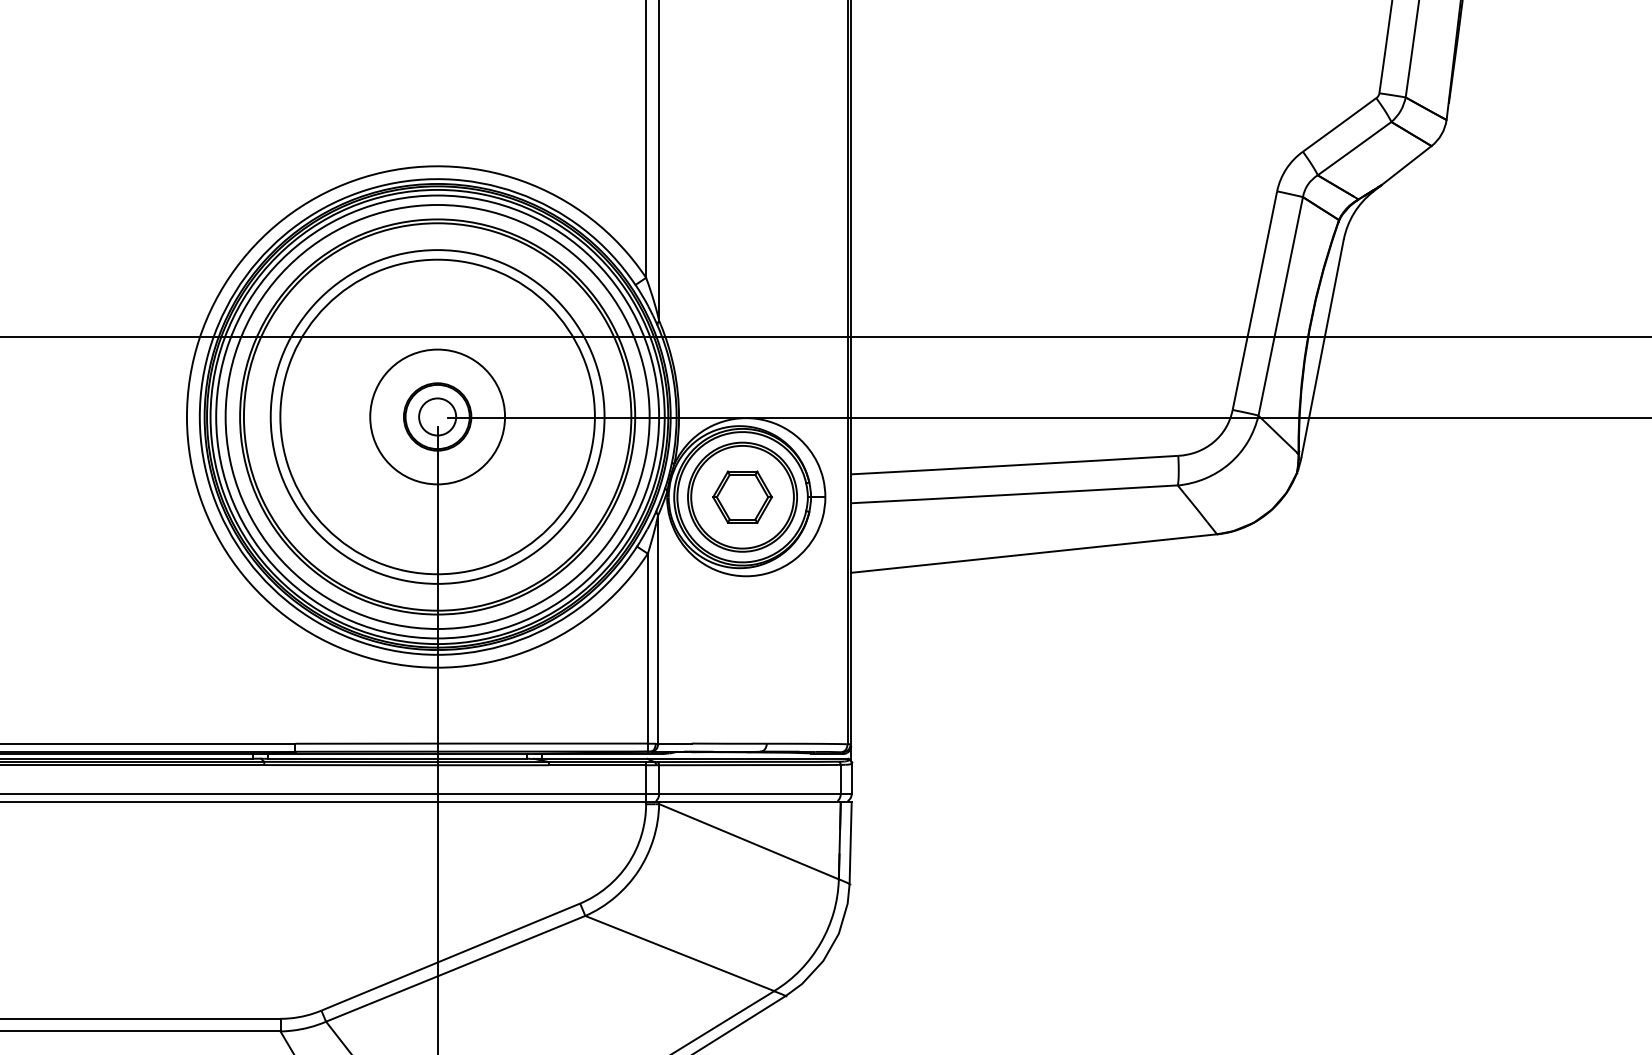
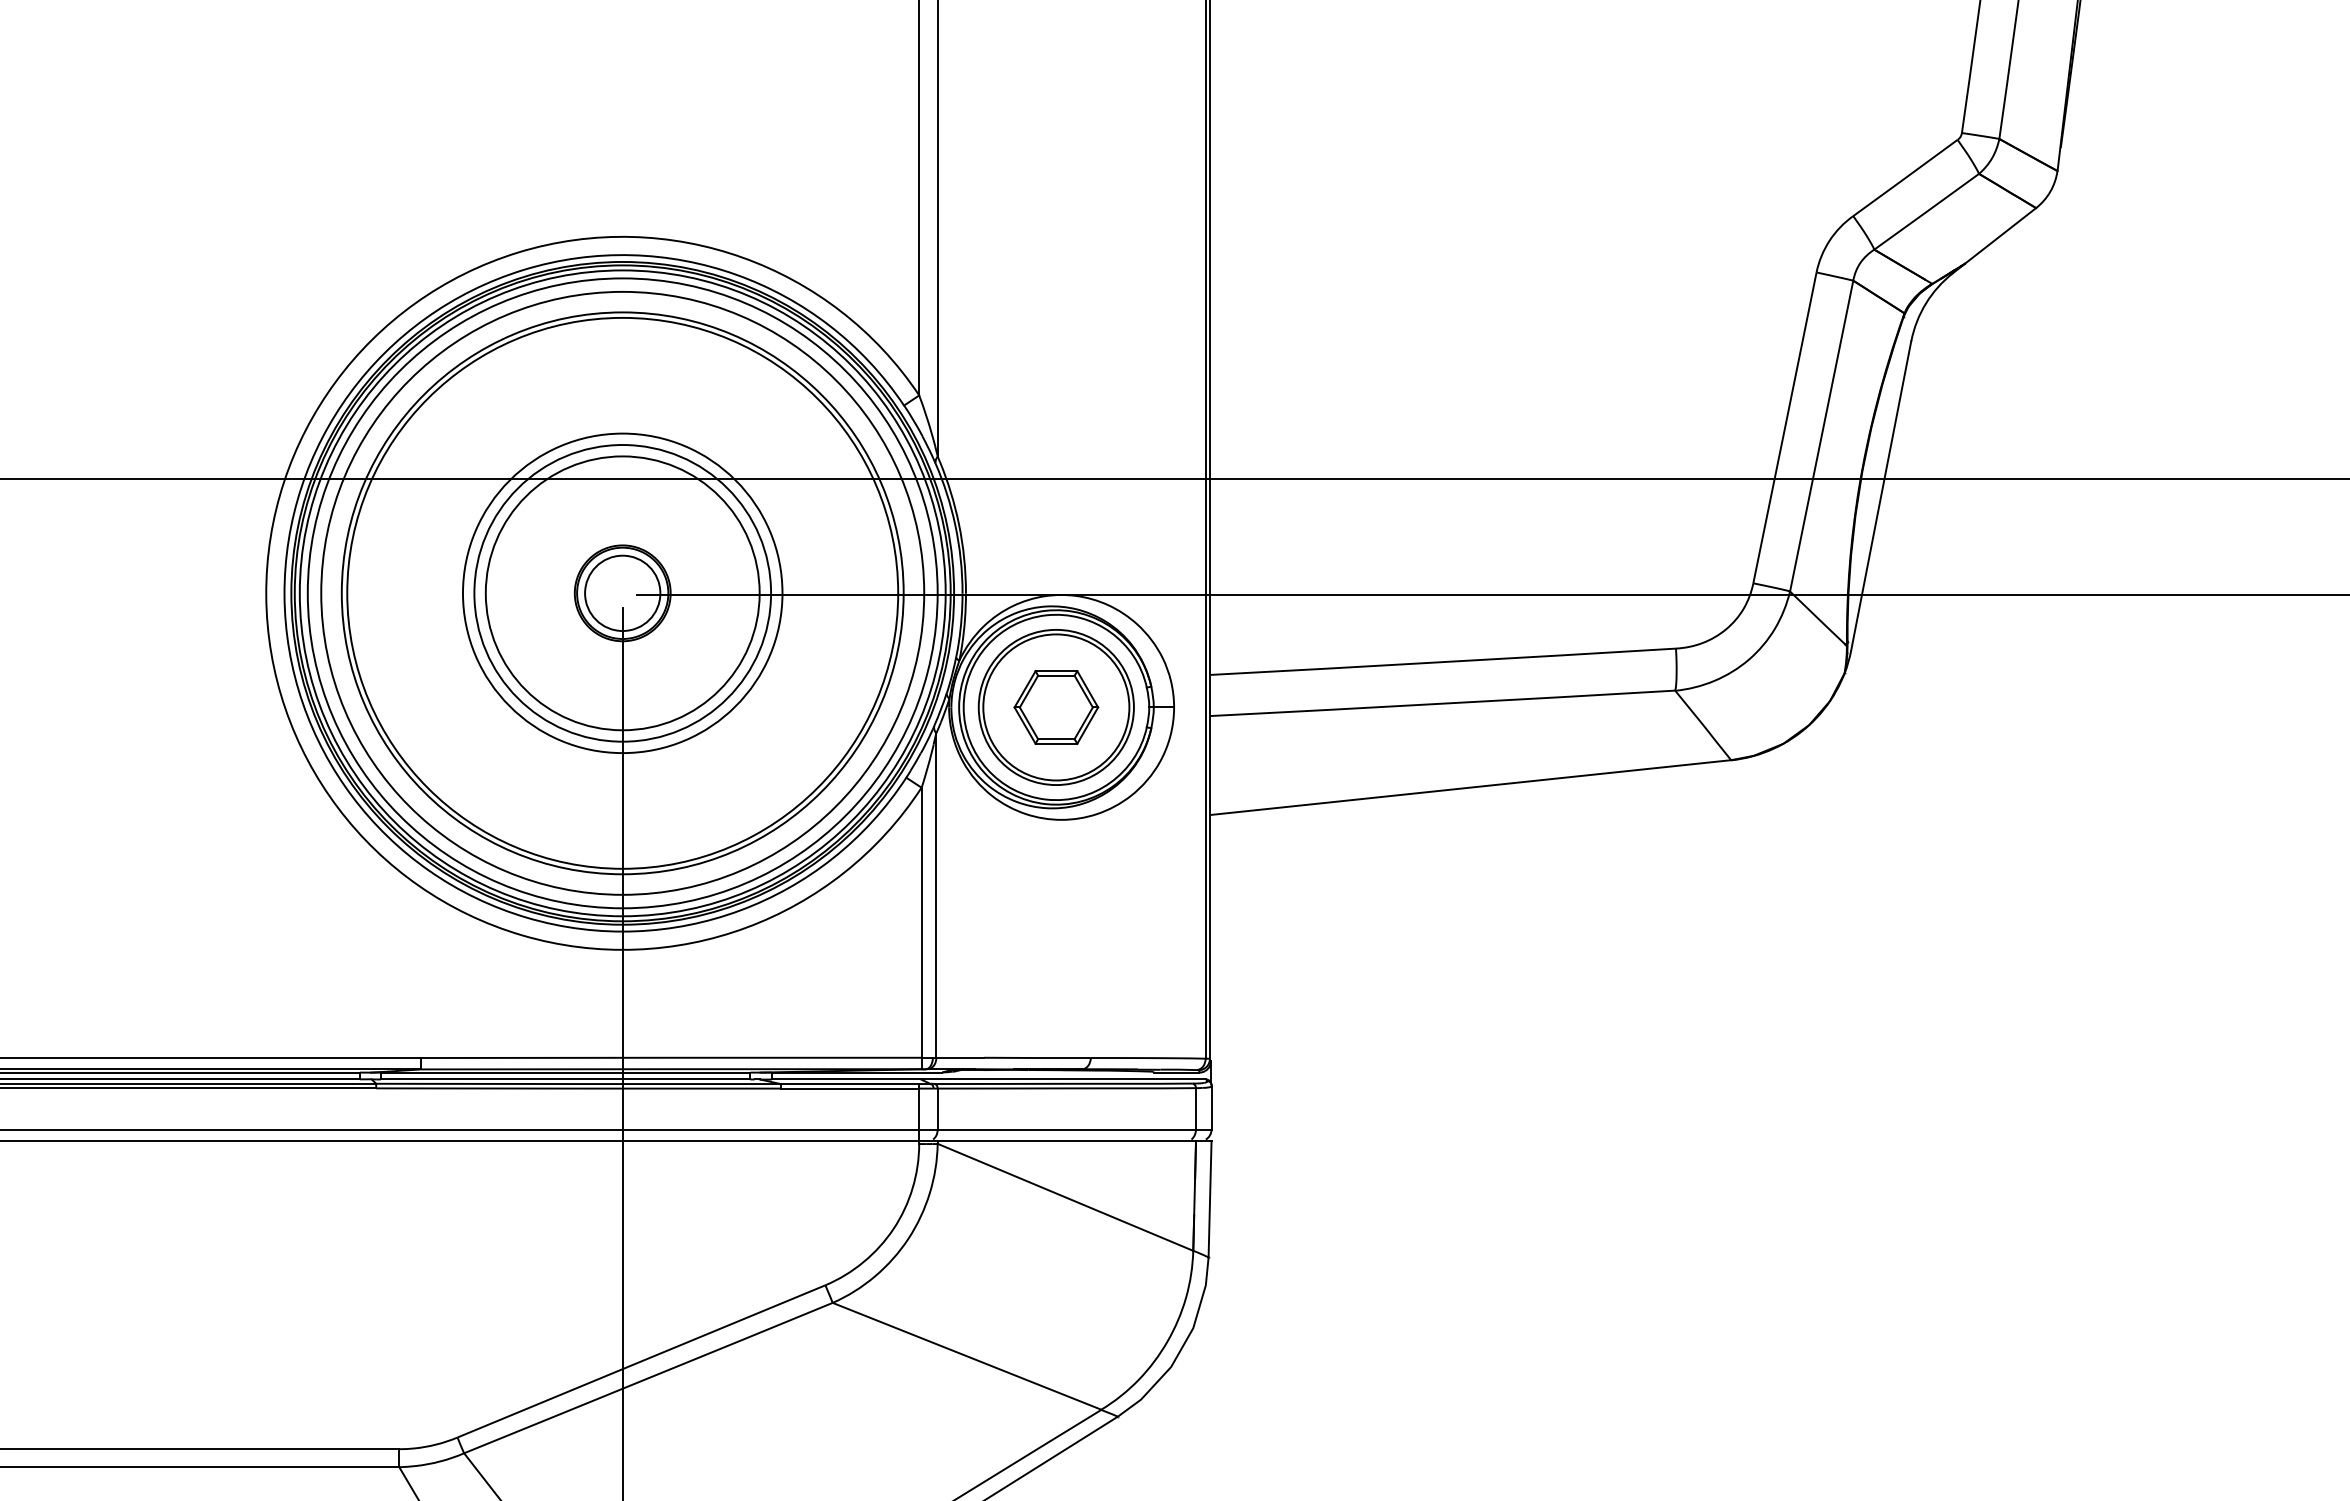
circle: (437, 417) -> (622, 593), size x0.62
circle: (437, 417) -> (622, 593), size x0.71
circle: (437, 417) -> (622, 593), size x1.43
circle: (437, 417) -> (622, 593), size x1.43

